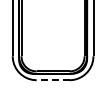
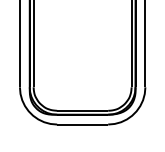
line: (52, 80) -> (81, 124), dashed -> solid

